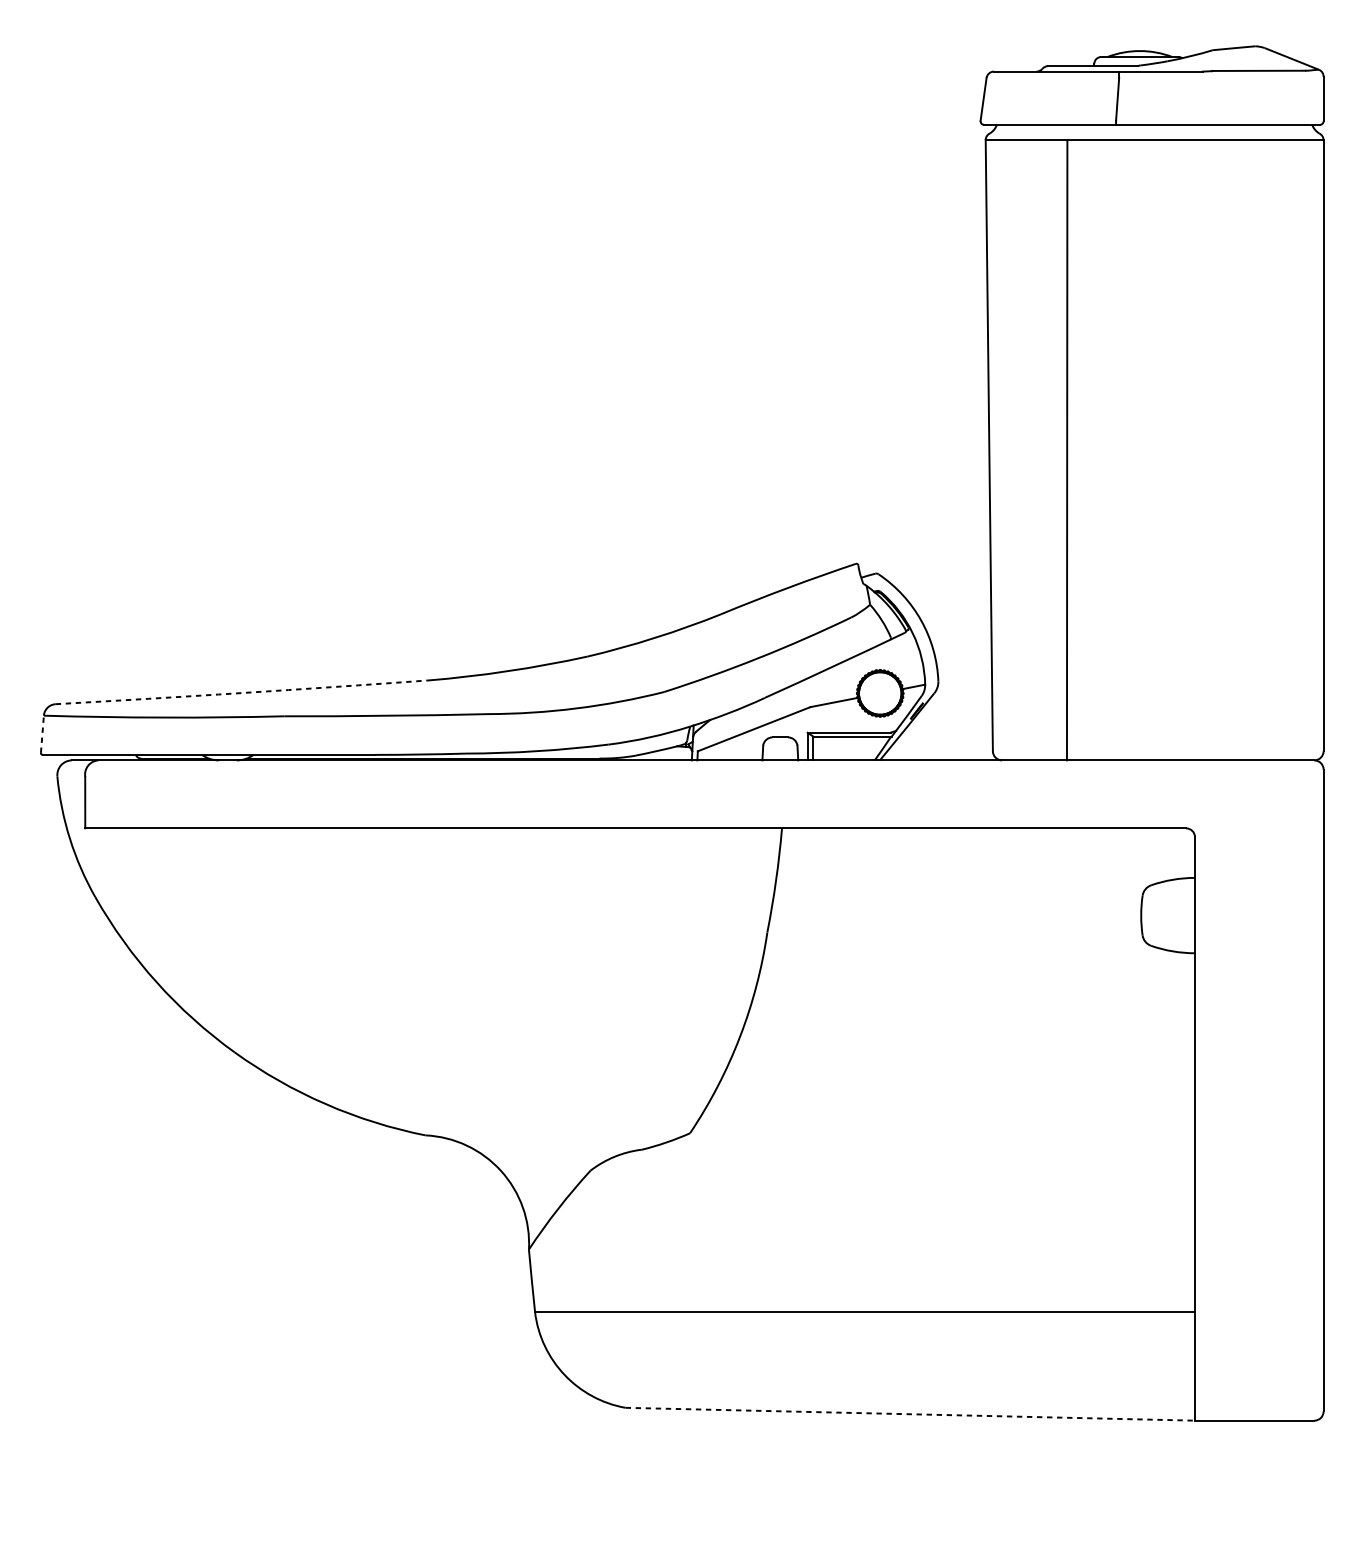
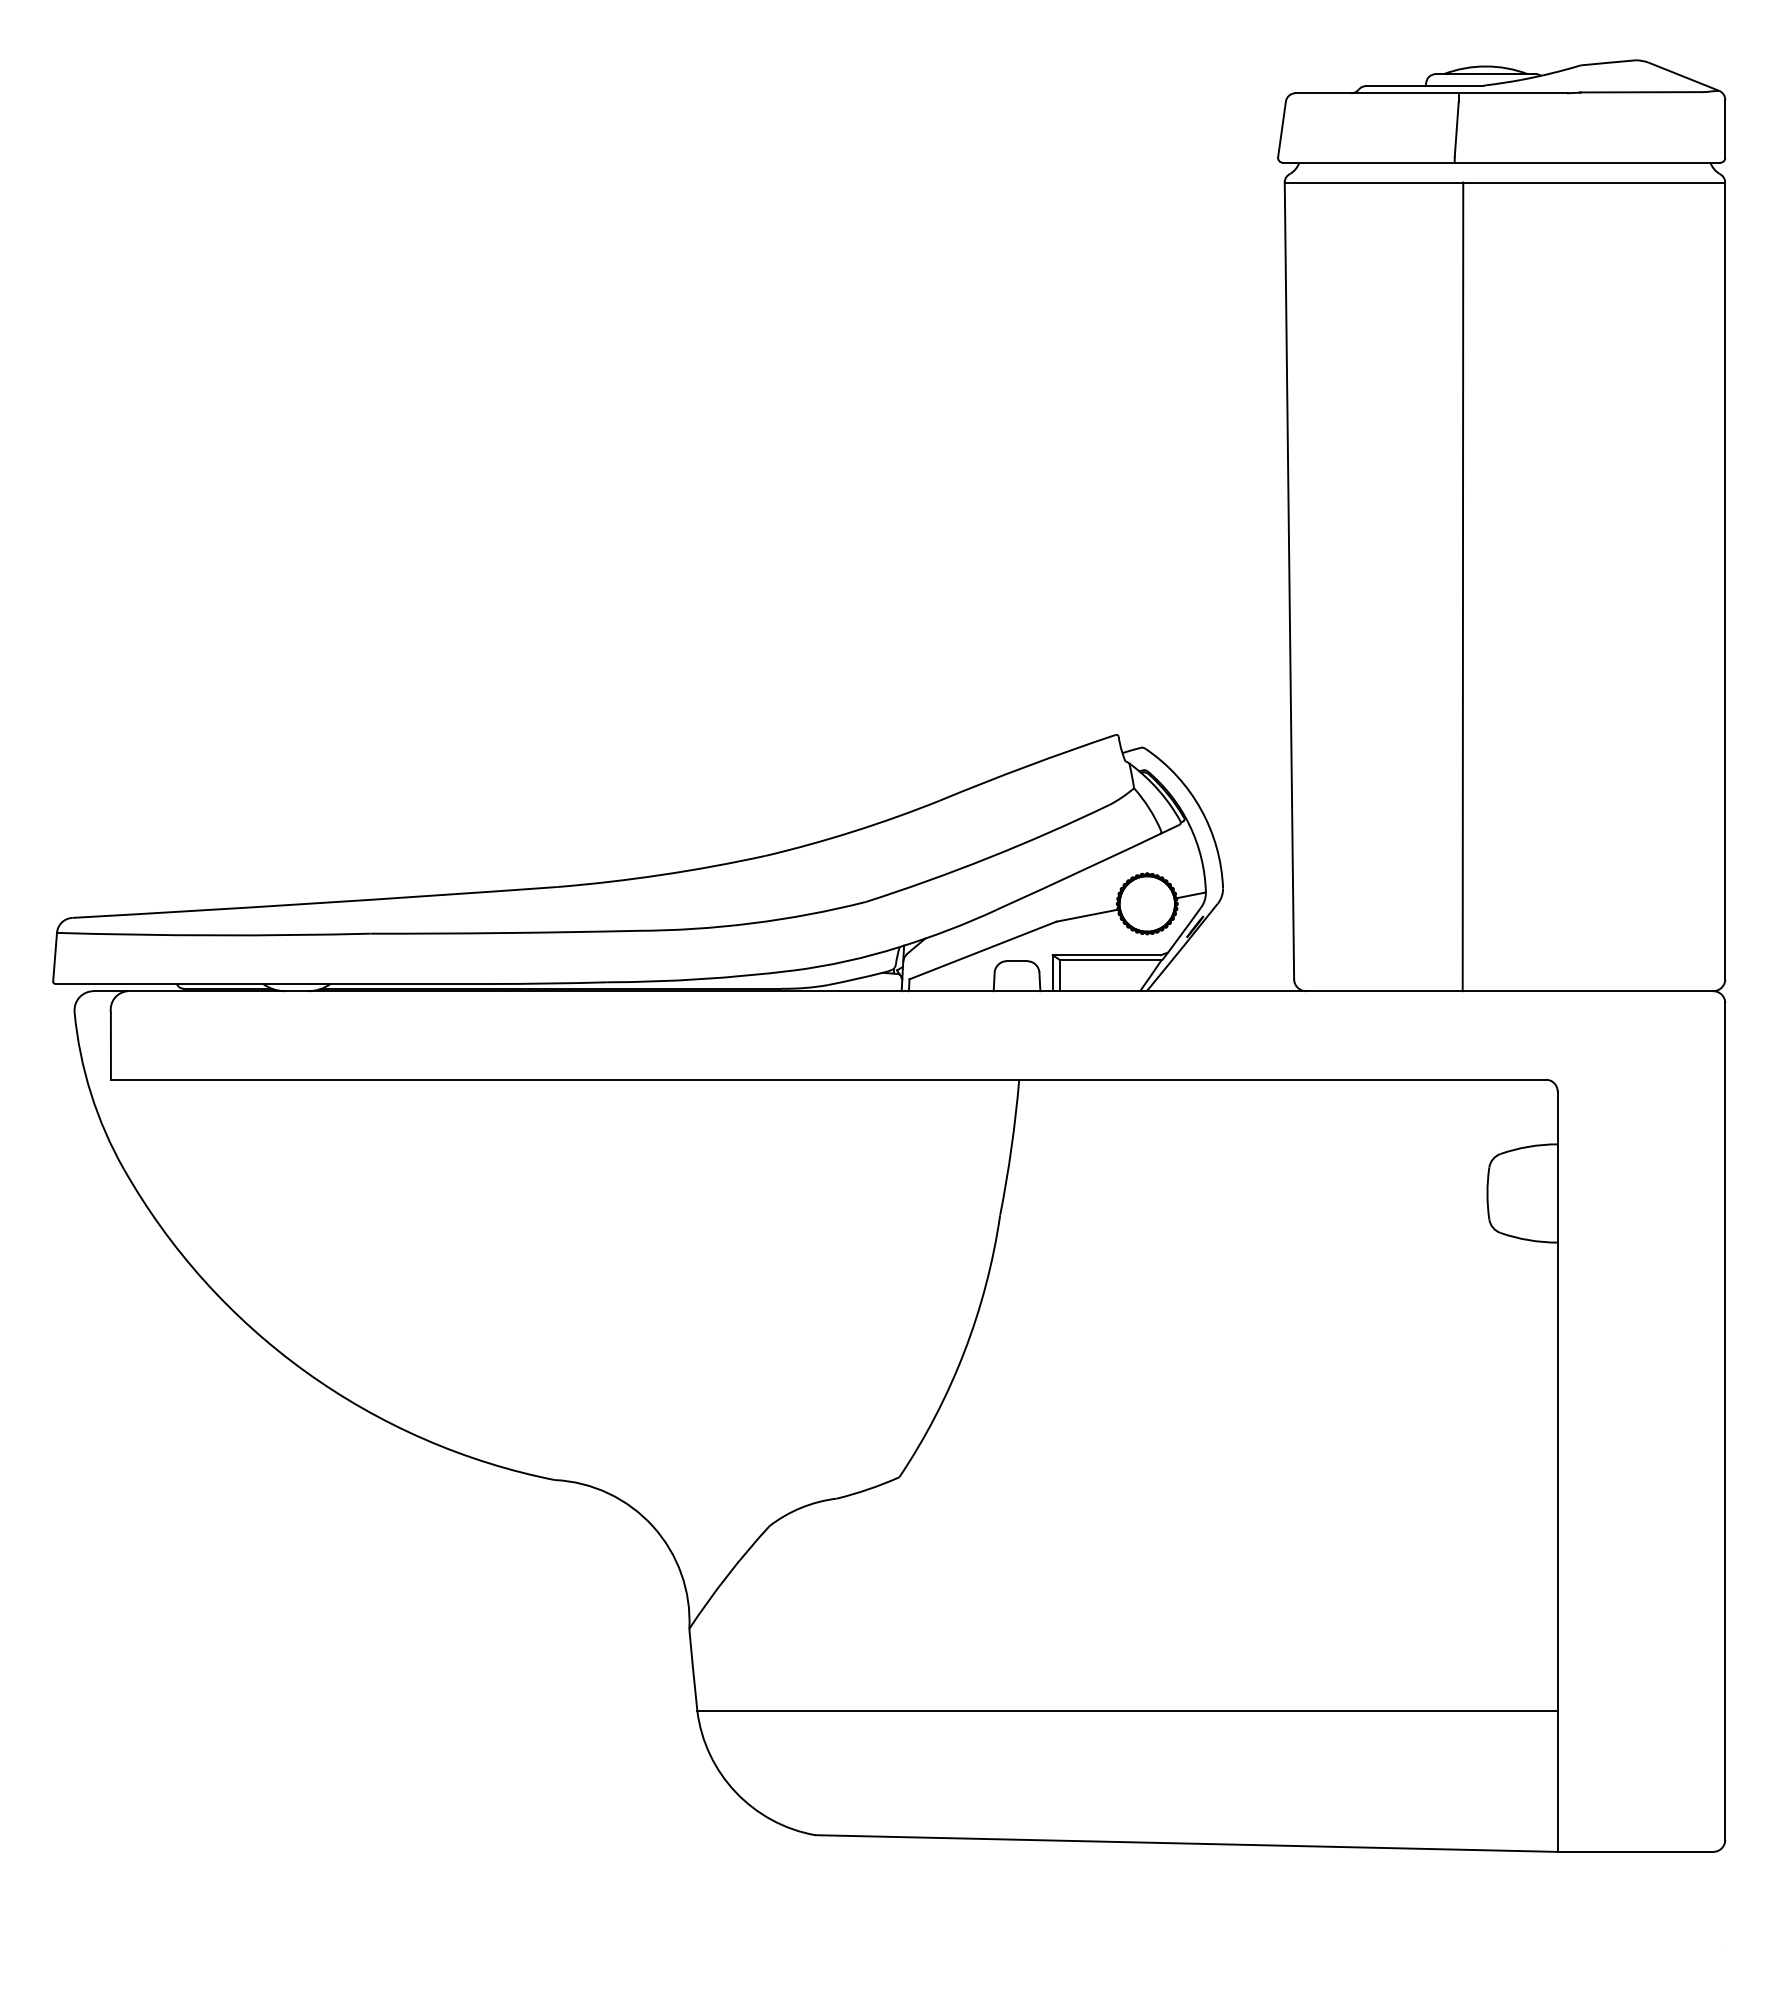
line: (1066, 449) -> (1462, 586), moved
arc: (242, 693) -> (315, 903), dashed -> solid
line: (42, 733) -> (55, 956), dashed -> solid
line: (911, 1414) -> (1187, 1843), dashed -> solid

